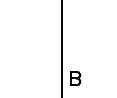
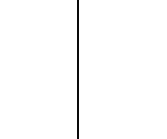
part: (75, 78) -> (98, 116), removed

